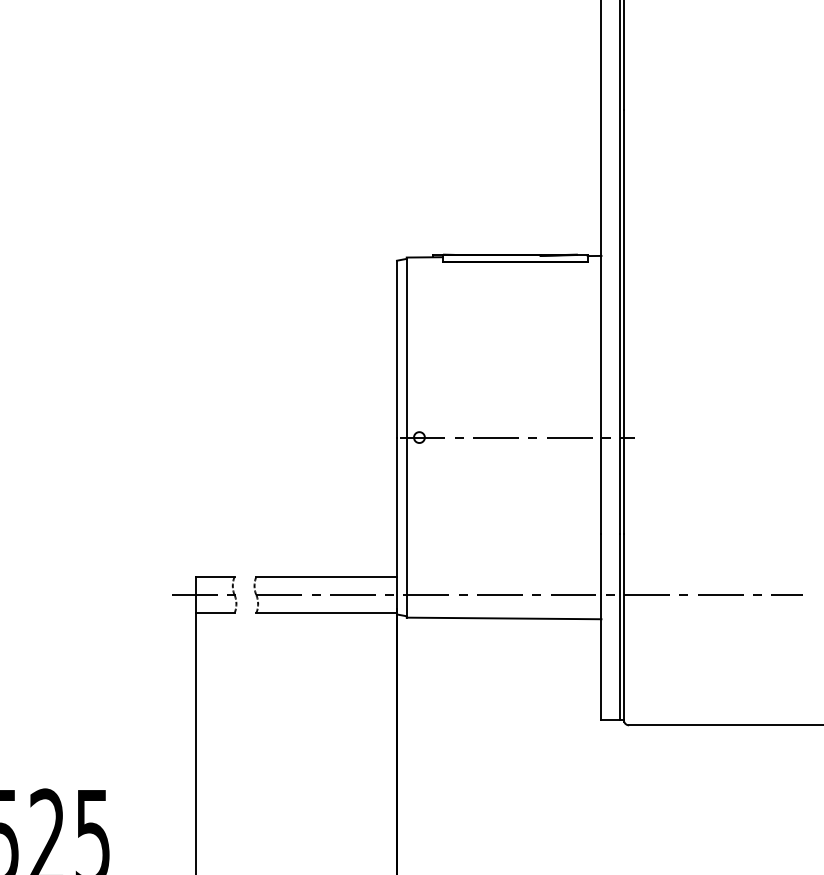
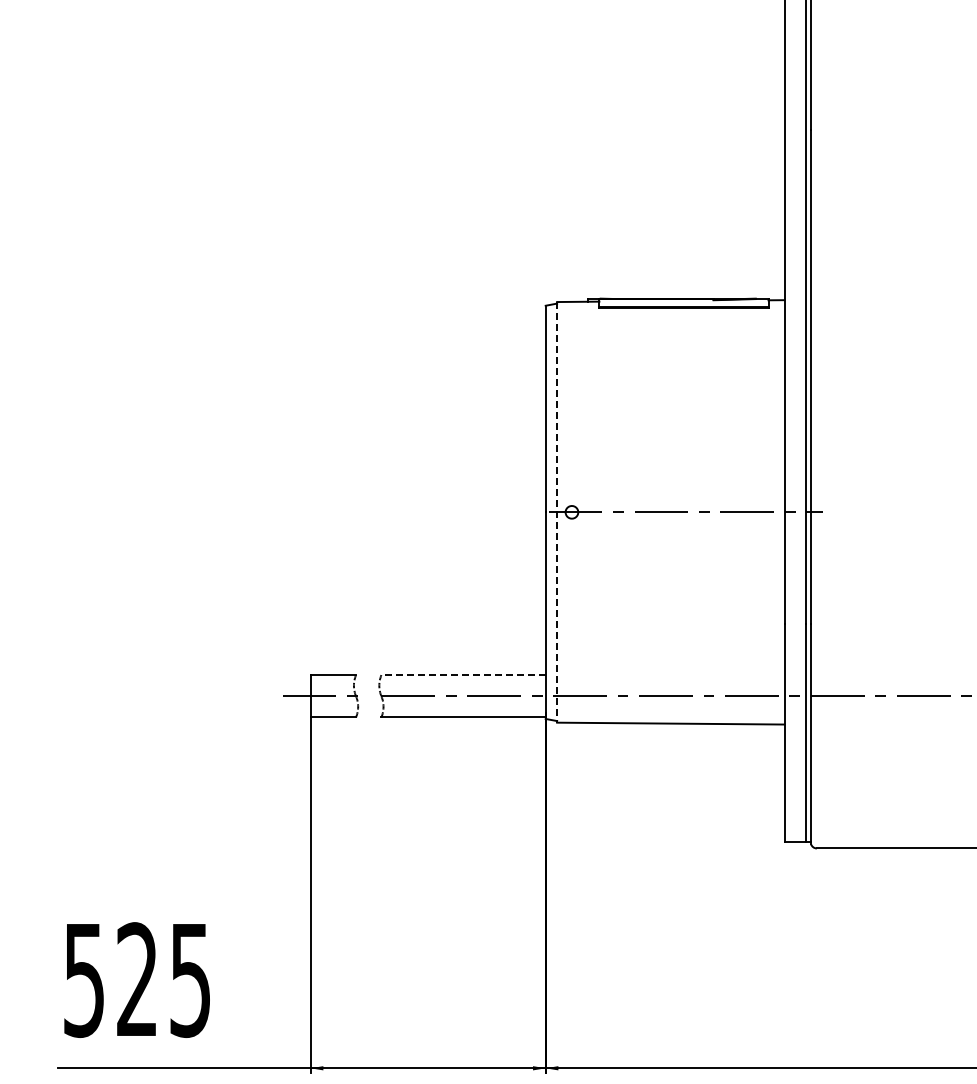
line: (407, 437) -> (557, 512), solid -> dashed
line: (326, 577) -> (463, 675), solid -> dashed

